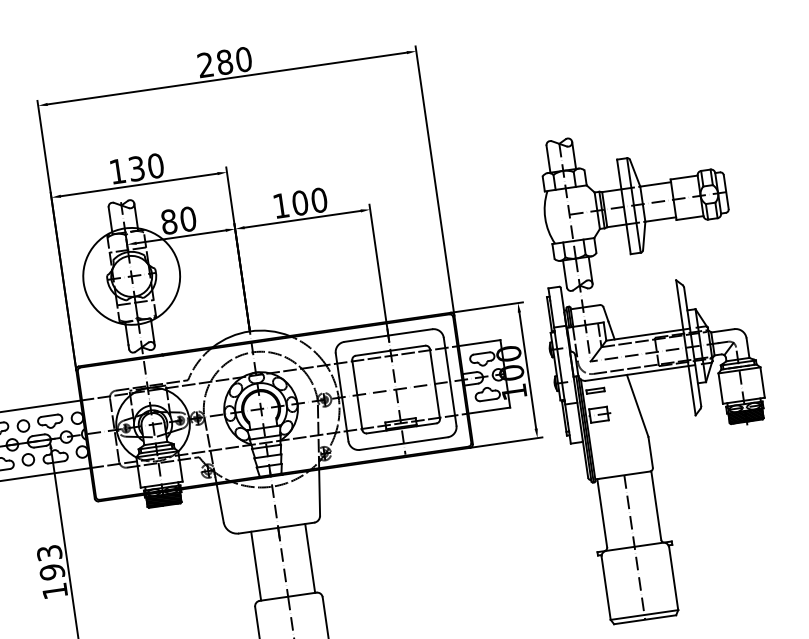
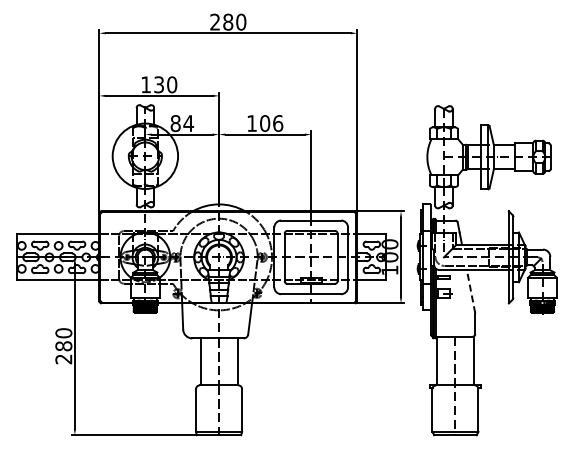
text: (319, 200) -> (278, 123), 100 -> 106
text: (187, 219) -> (188, 123), 80 -> 84
line: (636, 405) -> (470, 291), solid -> dashed
text: (51, 572) -> (63, 346), 193 -> 280

